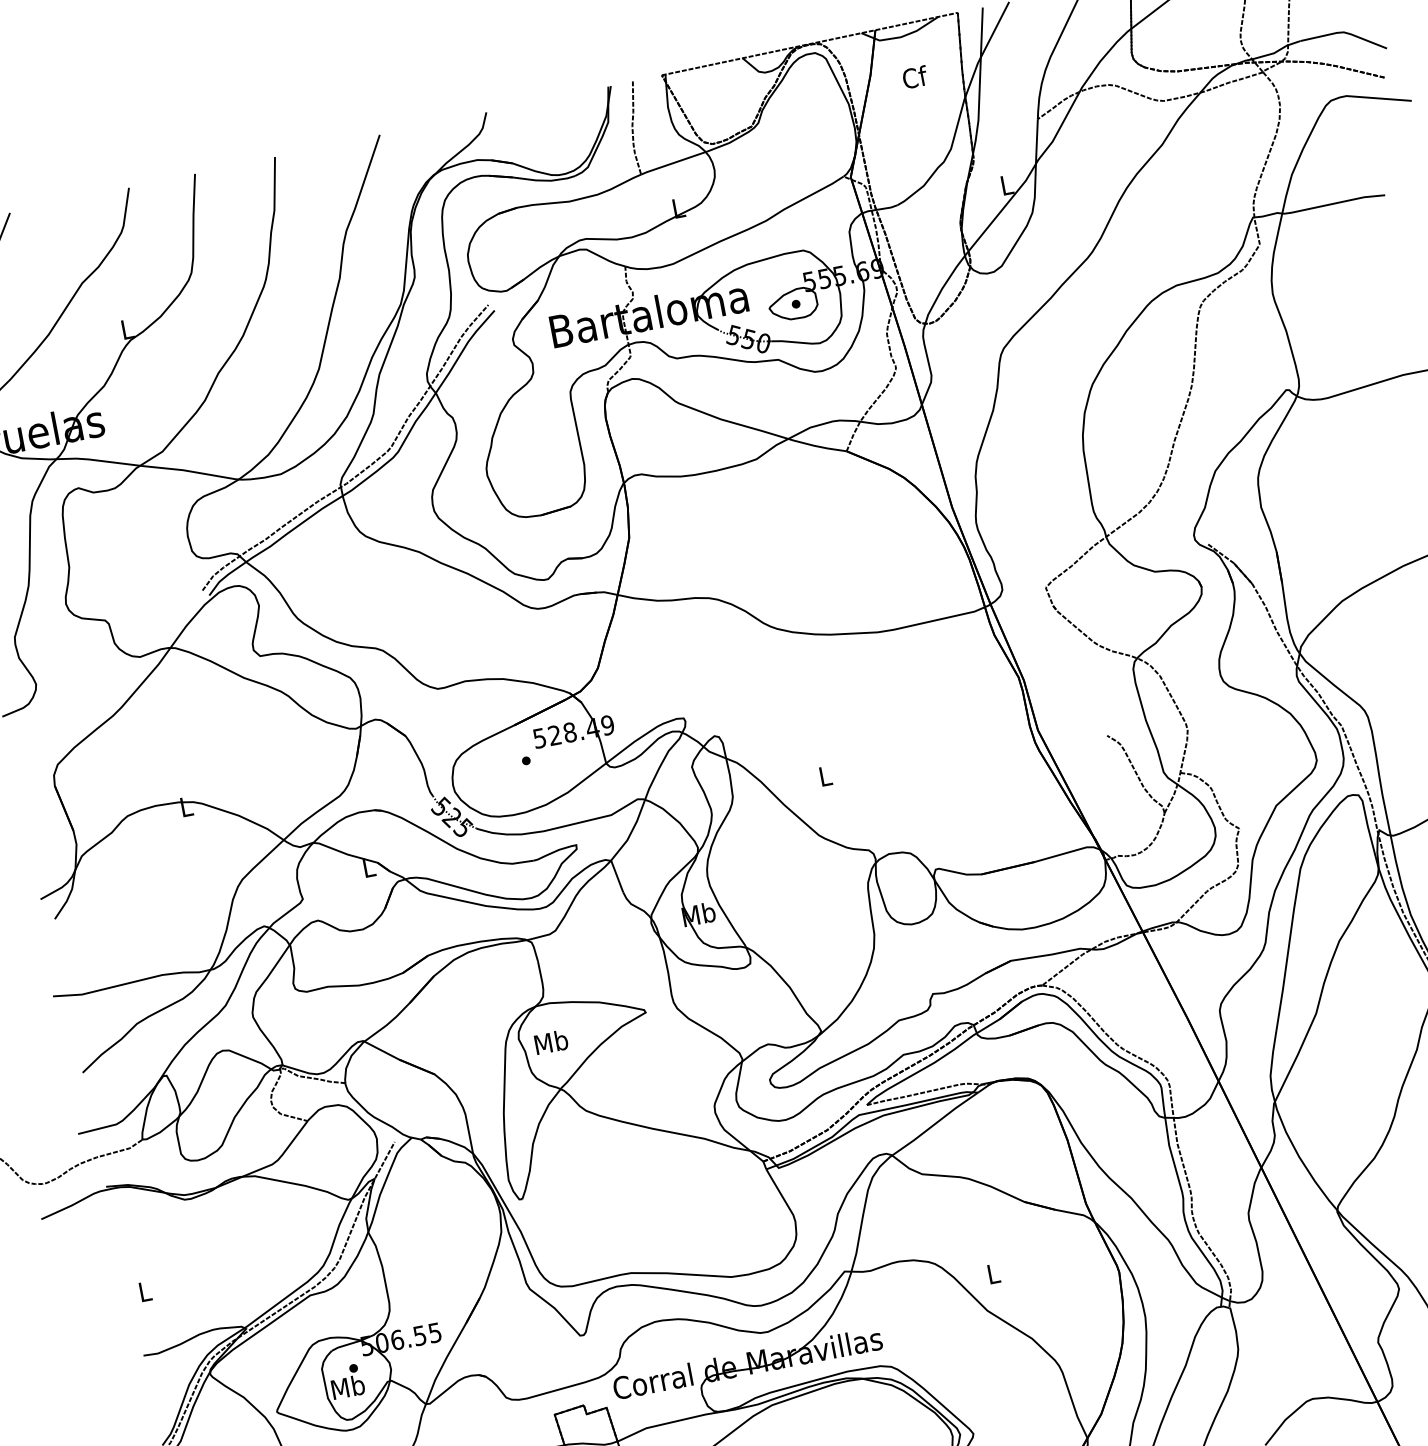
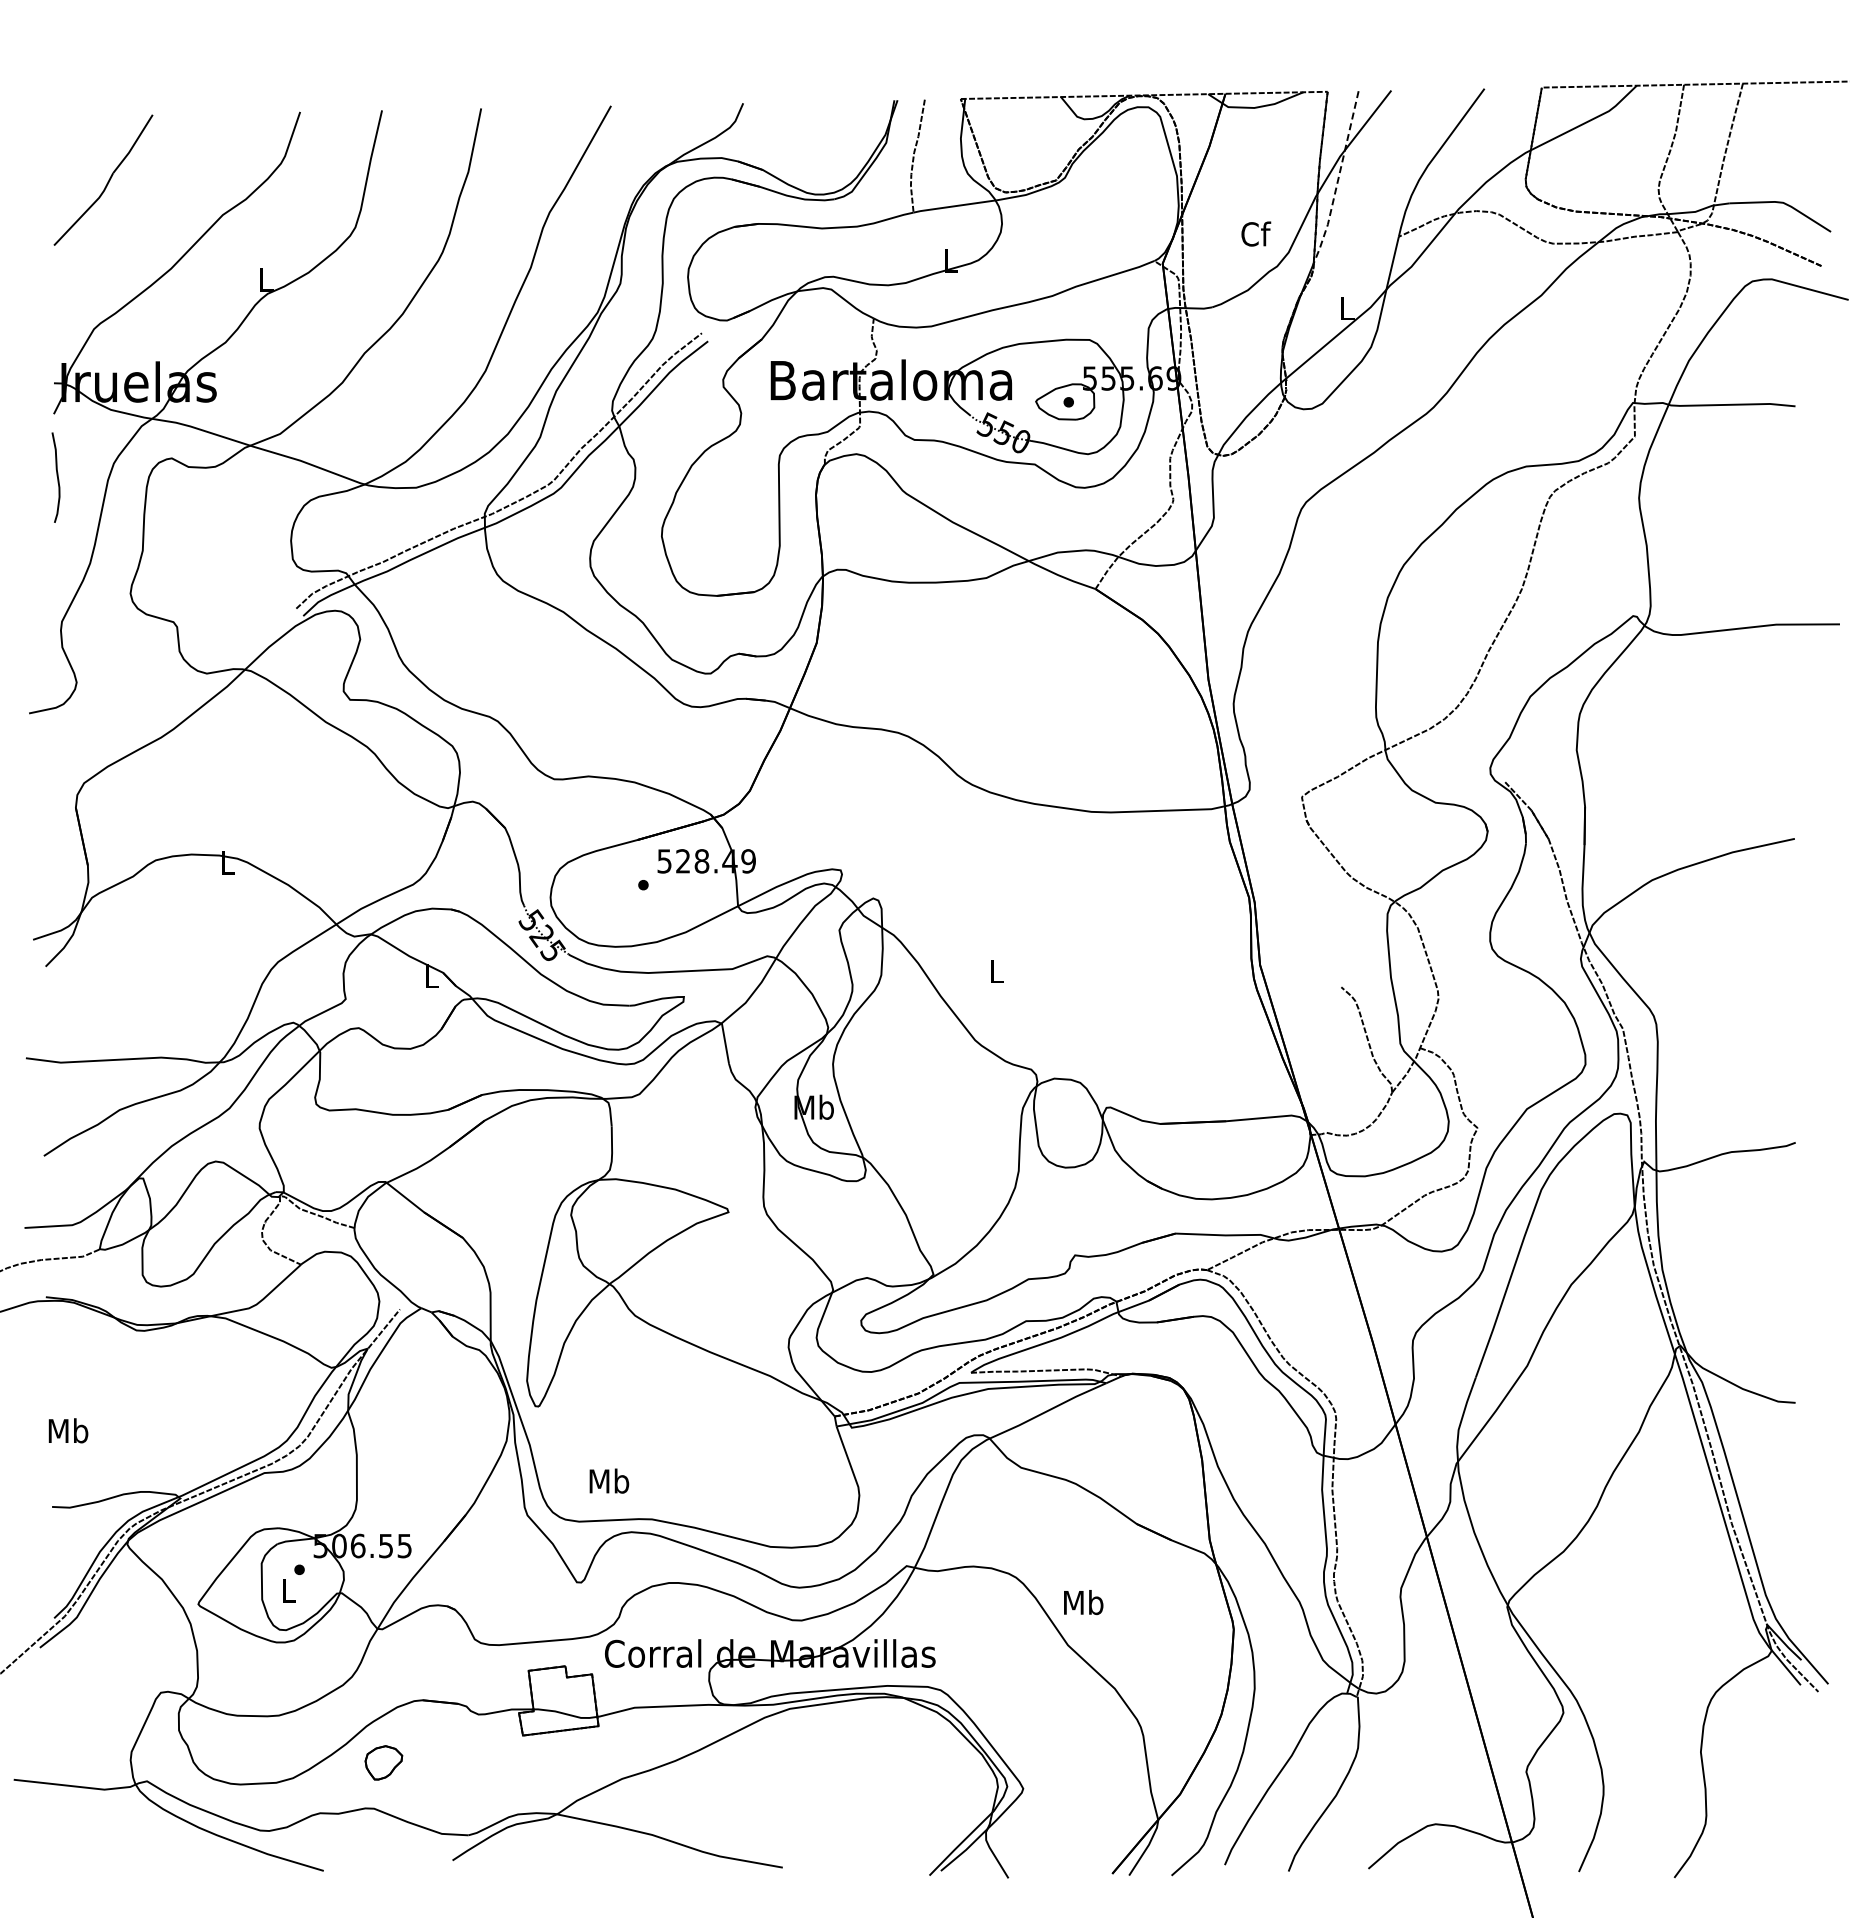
text: (915, 76) -> (1256, 233), moved
line: (980, 82) -> (1338, 179), solid -> dashed
text: (551, 1041) -> (609, 1480), moved
text: (993, 1273) -> (1083, 1602), L -> Mb
text: (145, 1291) -> (68, 1430), L -> Mb
text: (347, 1386) -> (288, 1590), Mb -> L

